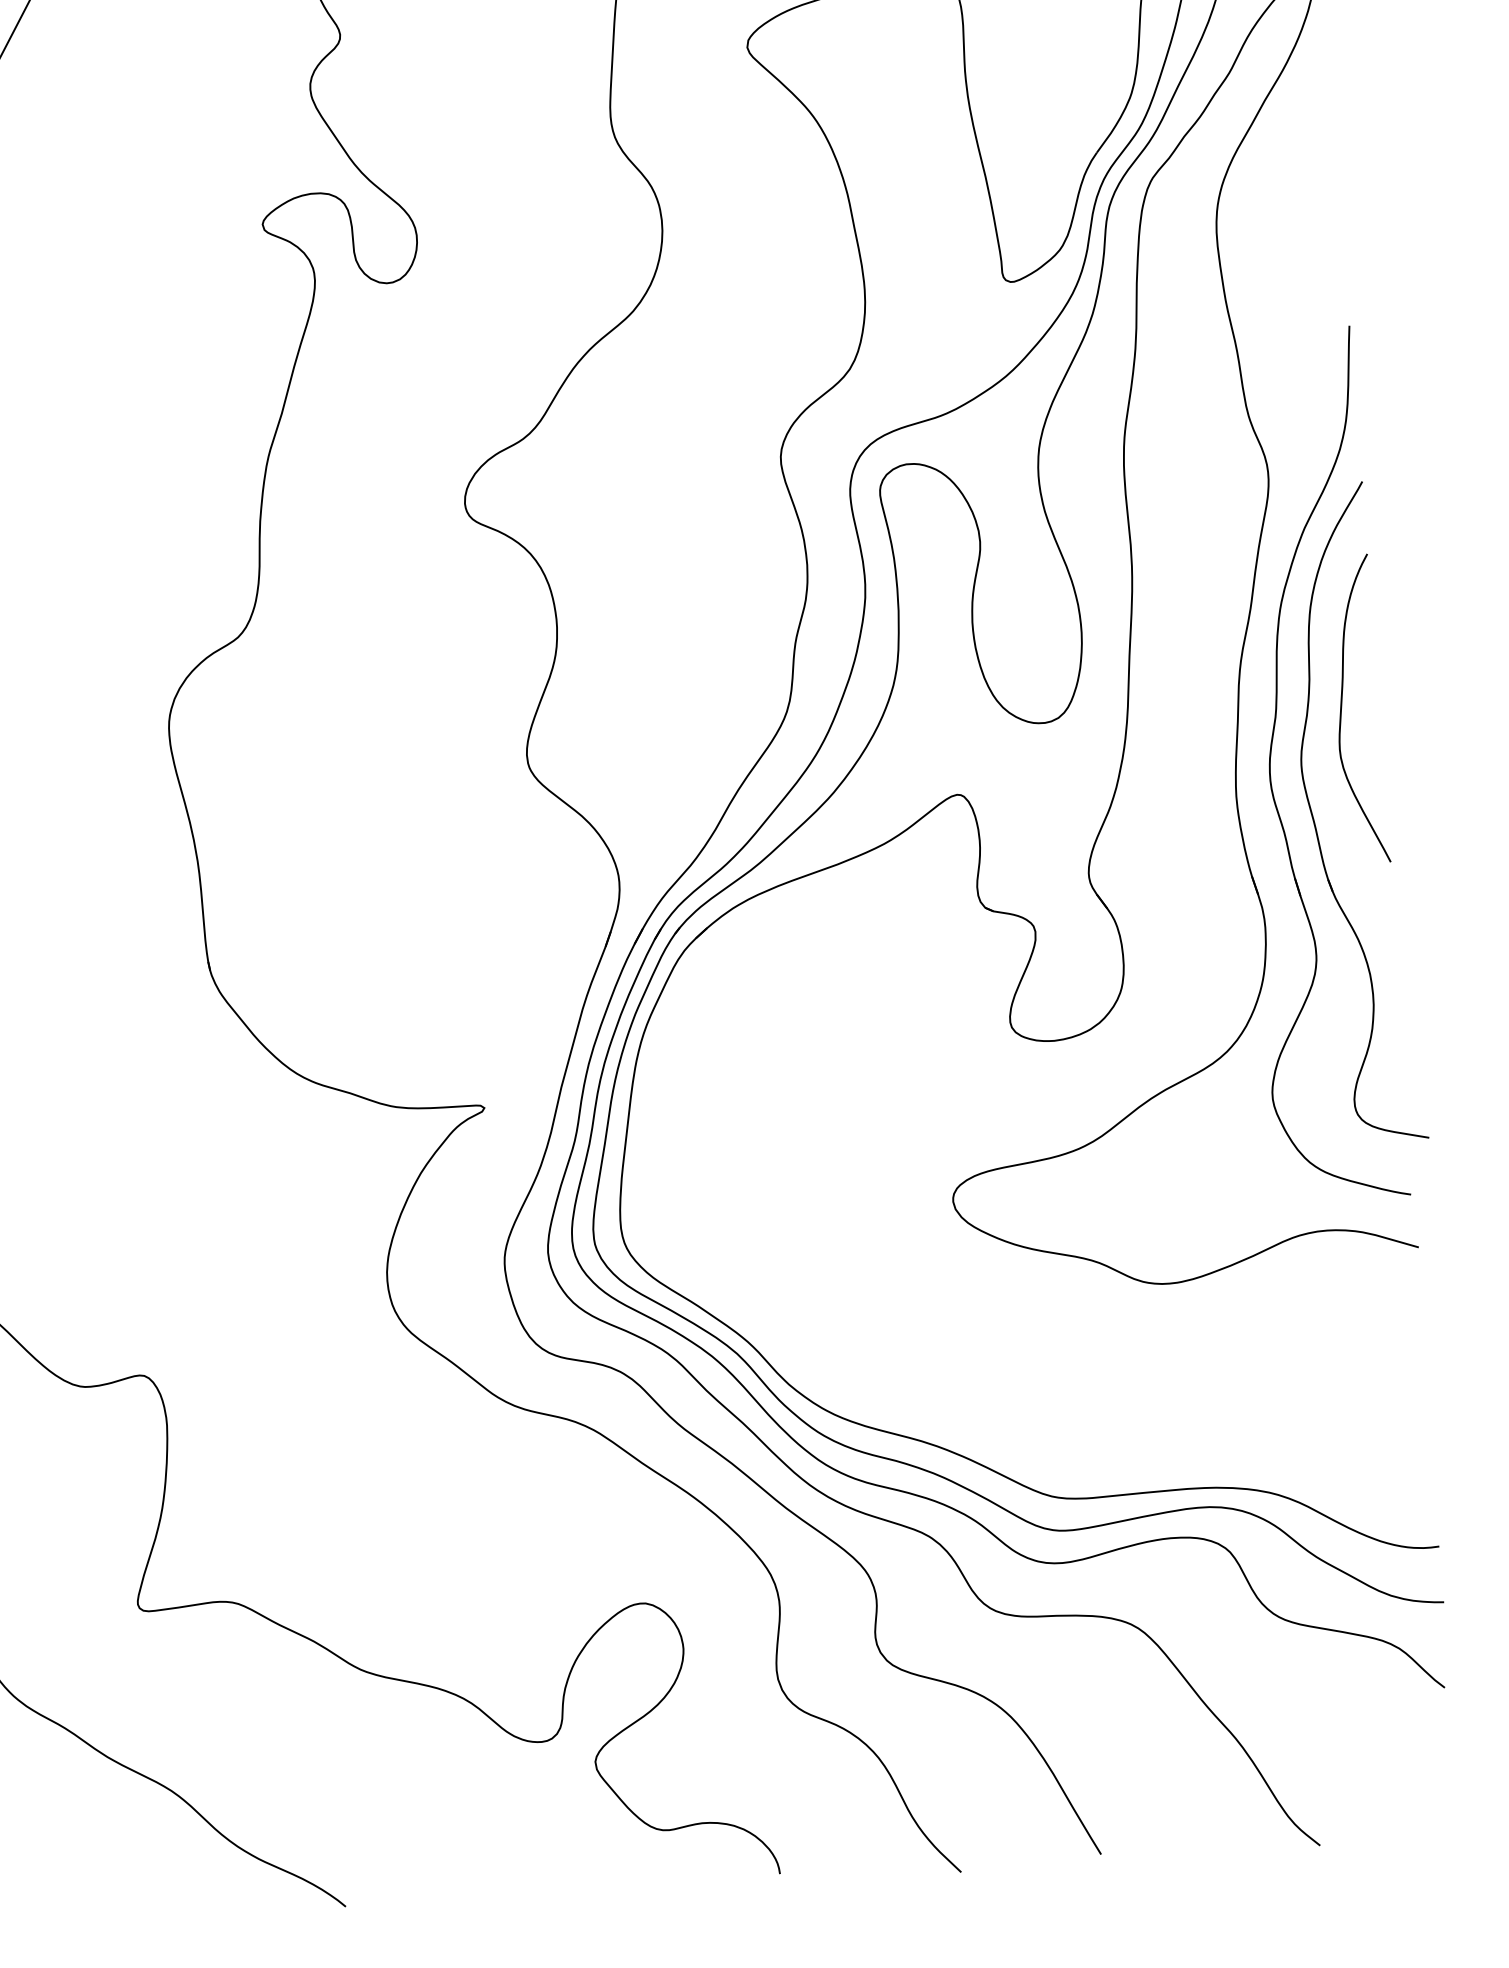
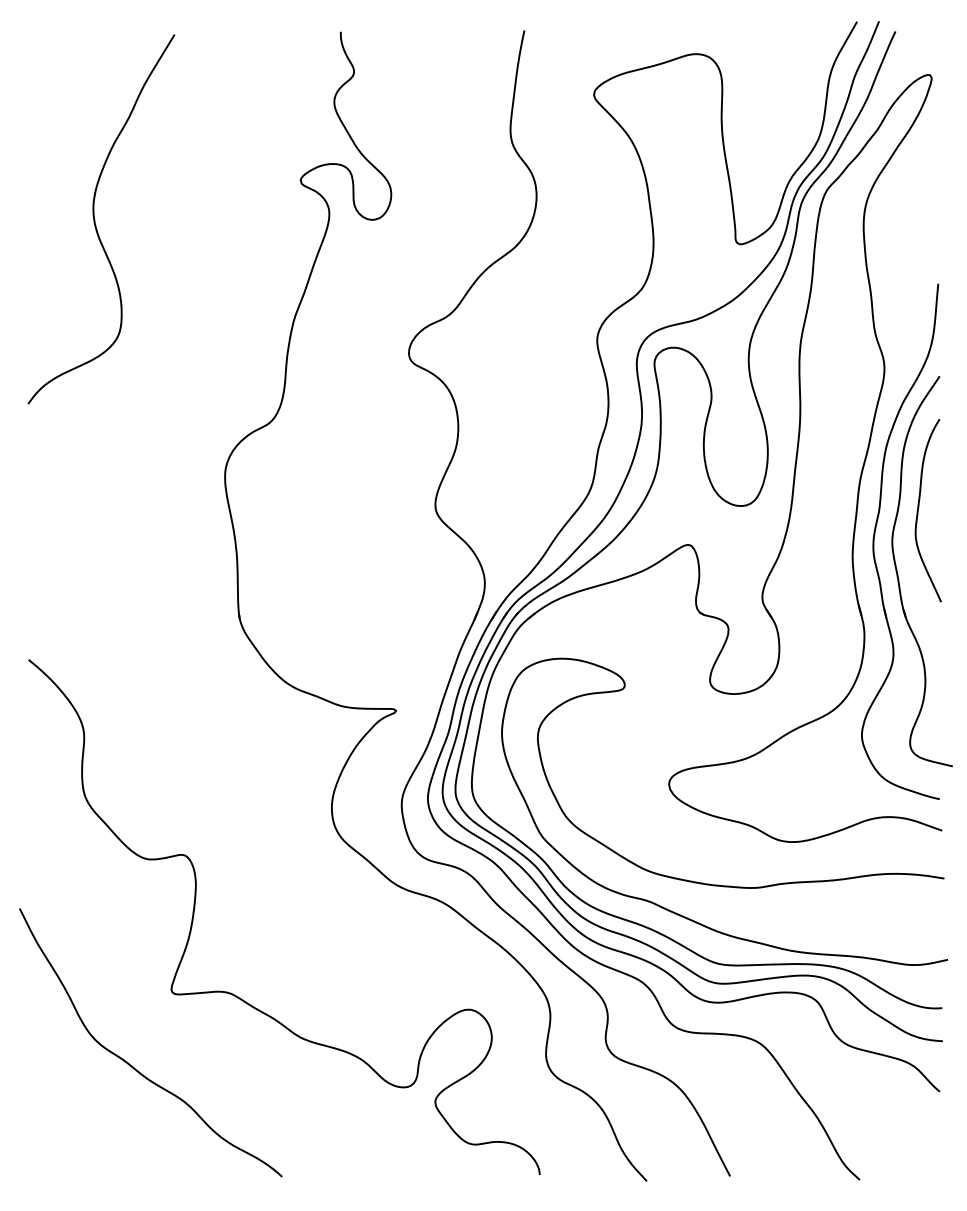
curve: (1047, 1363) -> (718, 884), added

